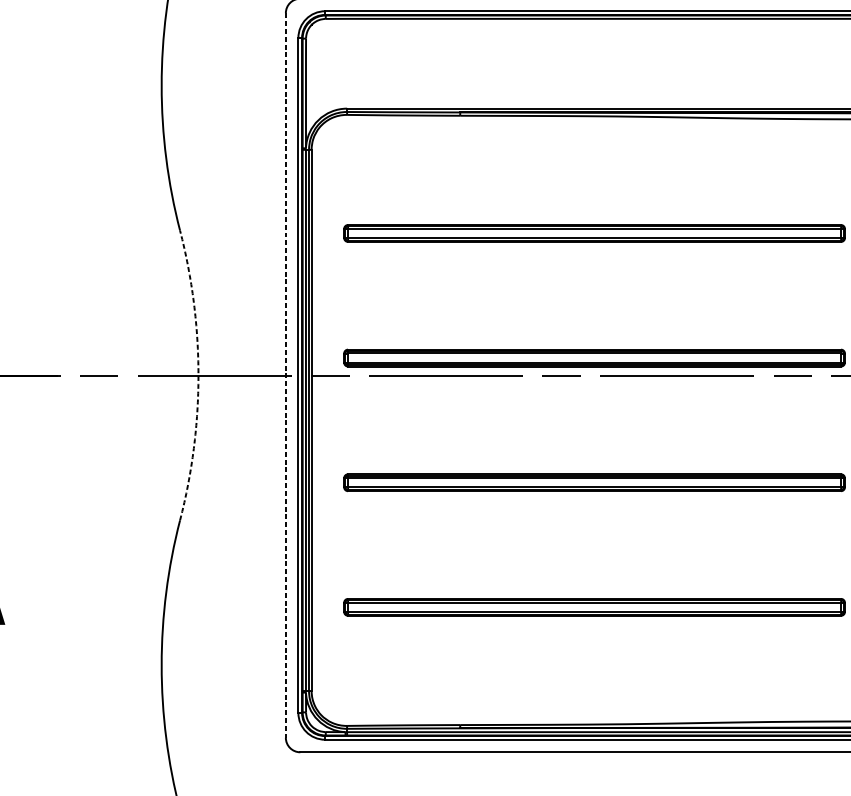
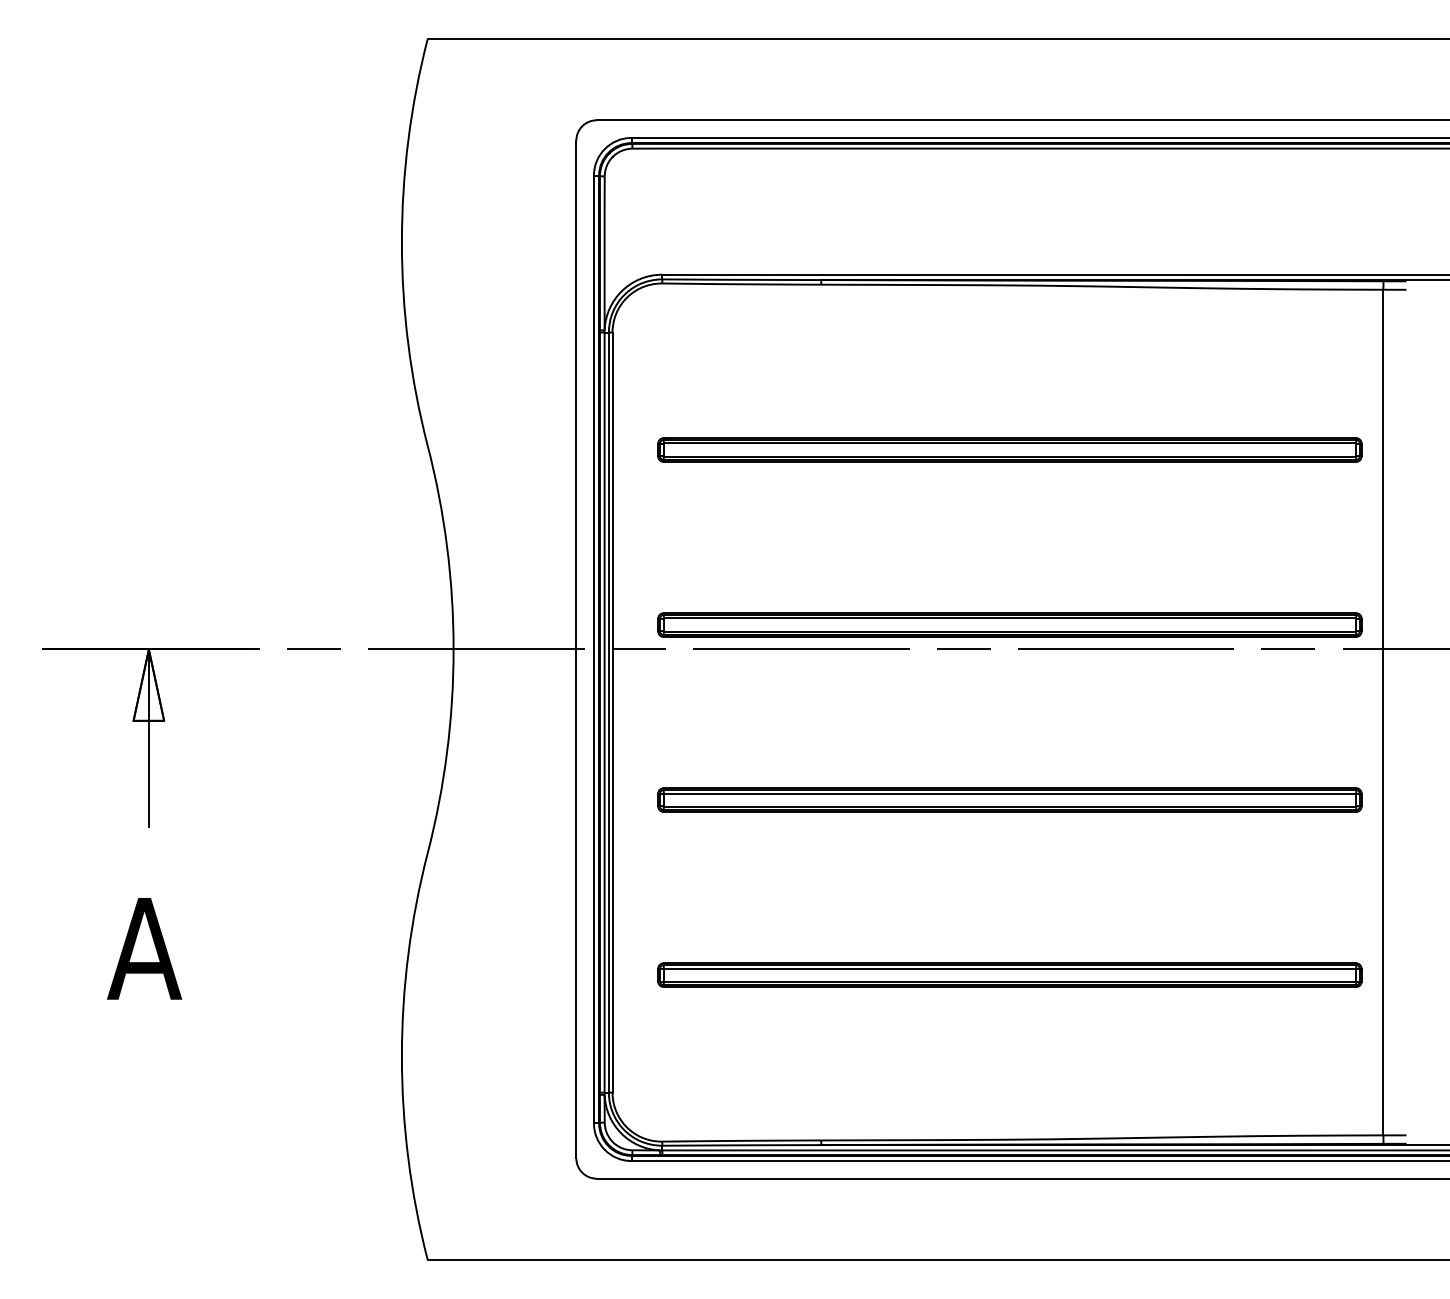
arc: (198, 375) -> (453, 649), dashed -> solid
line: (285, 375) -> (576, 649), dashed -> solid

